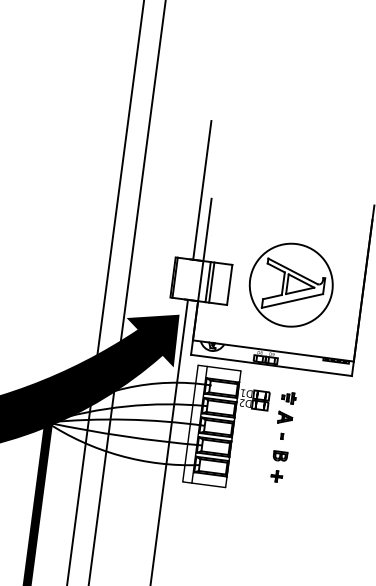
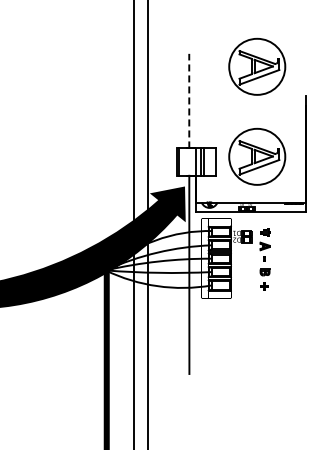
part: (309, 152) -> (257, 66), added
line: (202, 189) -> (189, 100), solid -> dashed
line: (208, 228) -> (196, 126), removed

